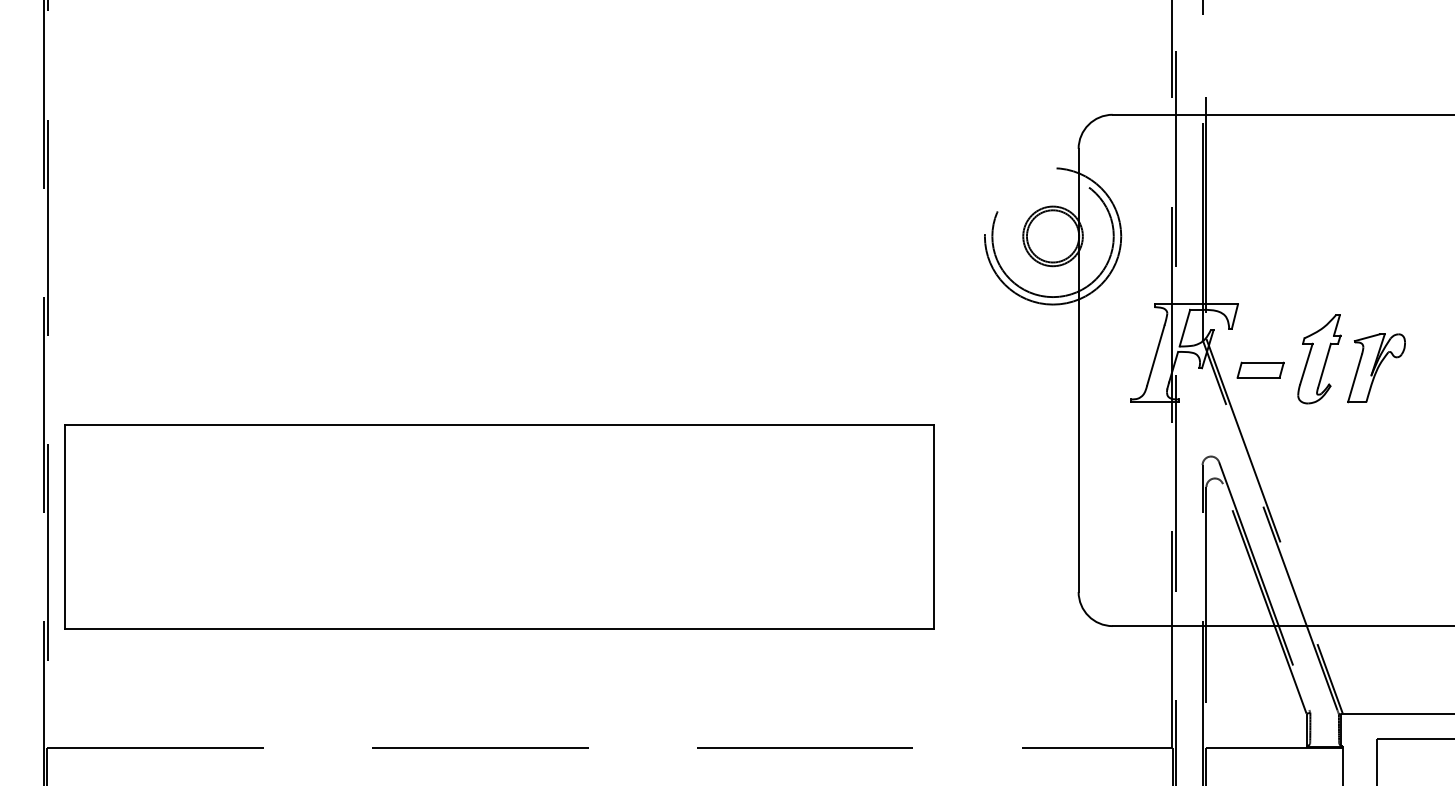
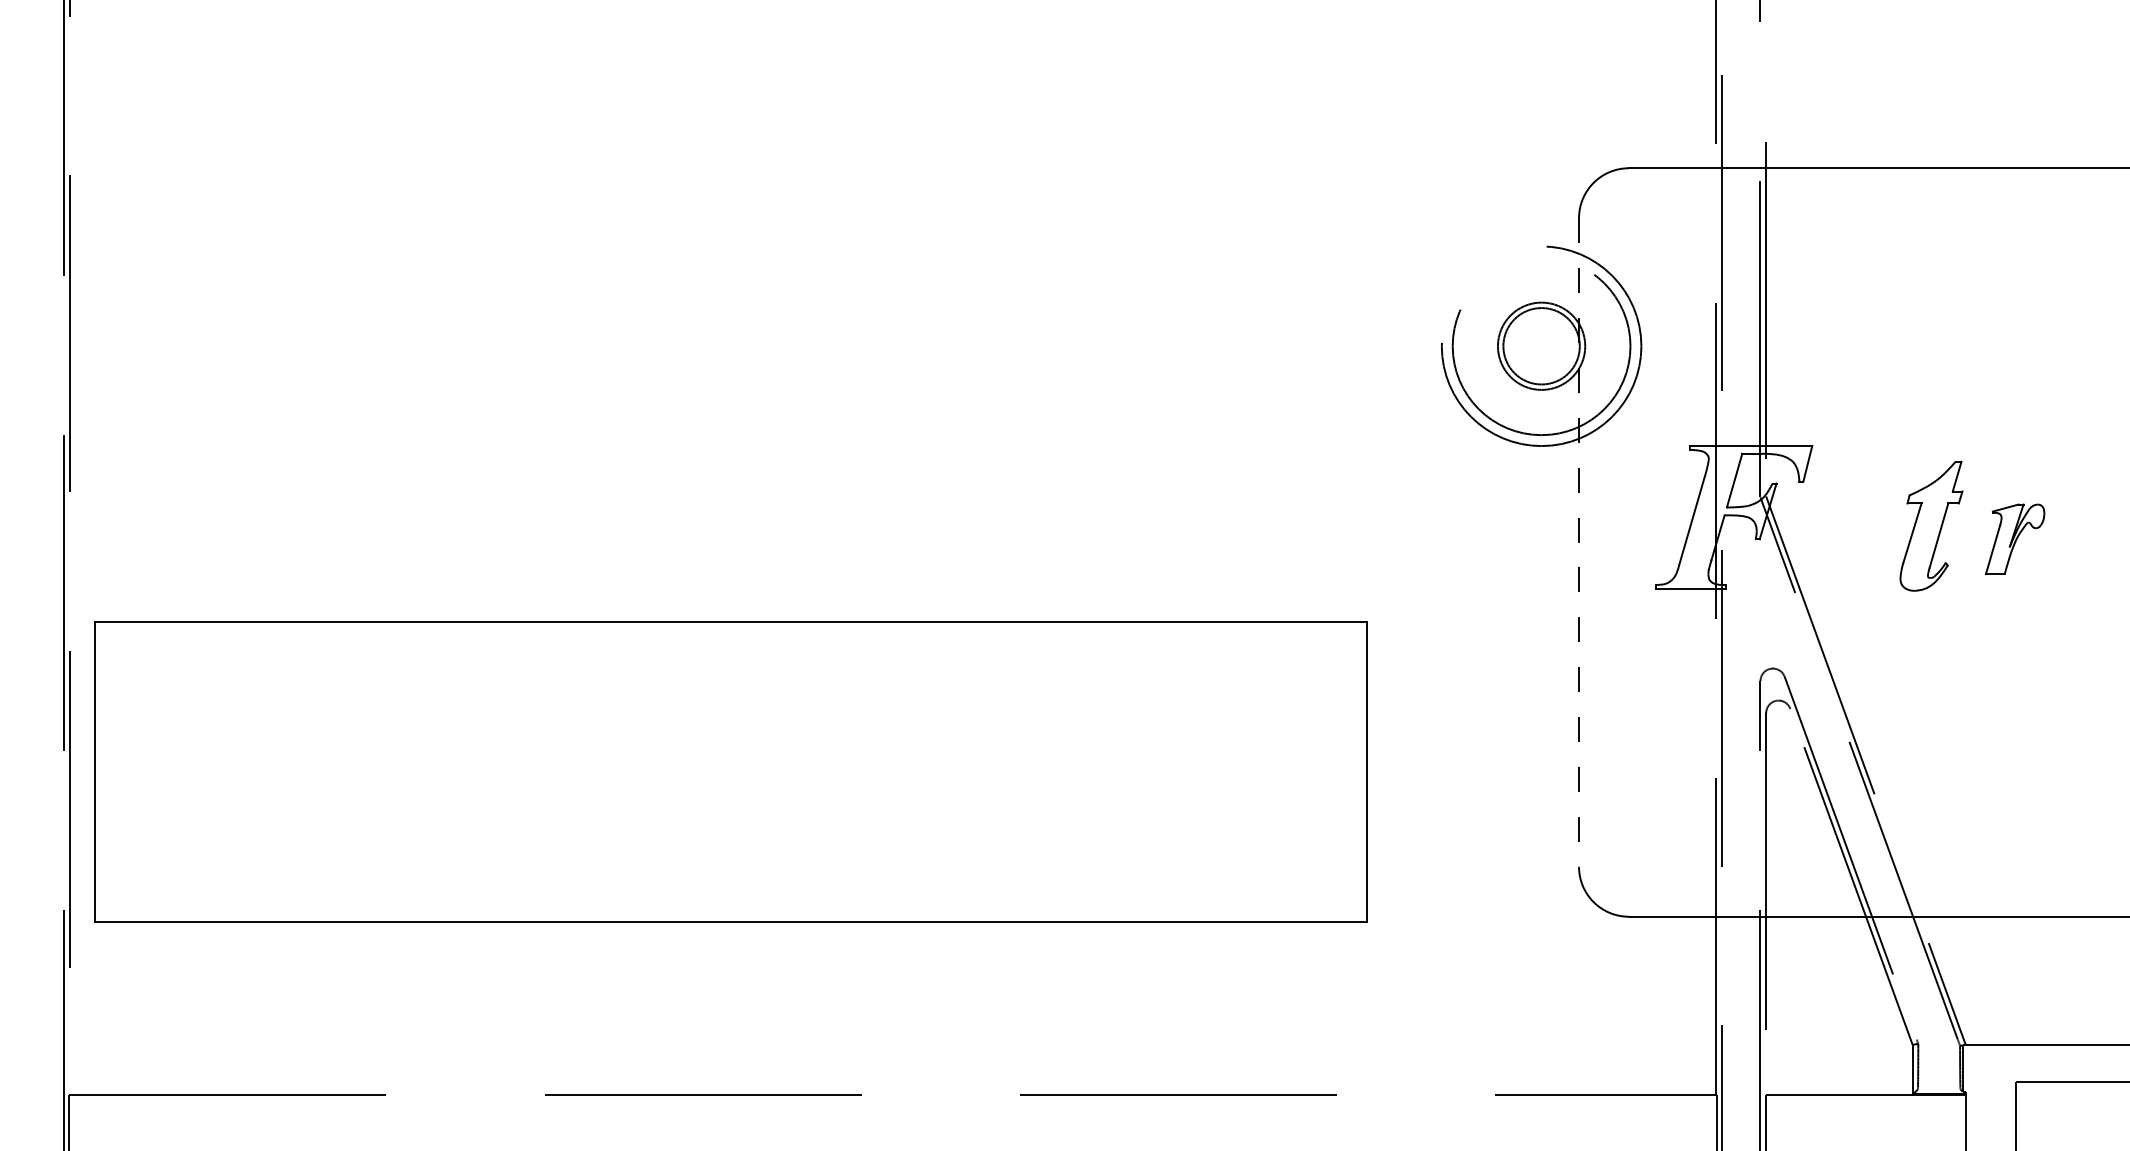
part: (1376, 368) -> (2015, 539), size x0.7
part: (1260, 369) -> (1845, 541), removed
line: (1078, 370) -> (1578, 542), solid -> dashed

